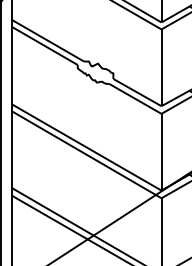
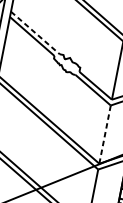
line: (47, 40) -> (35, 32), solid -> dashed
line: (161, 151) -> (105, 134), solid -> dashed

